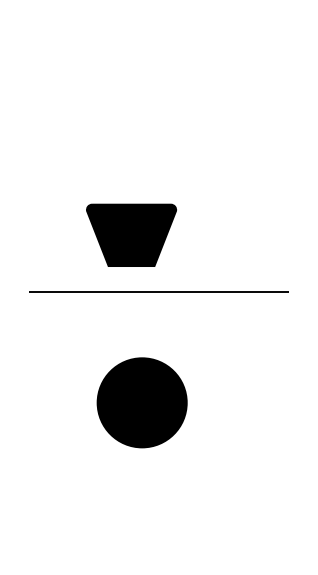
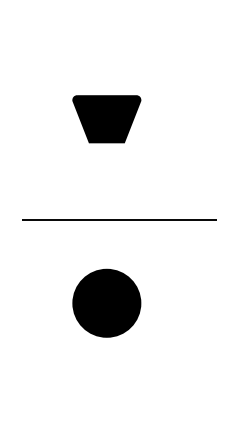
part: (131, 235) -> (106, 119), moved

